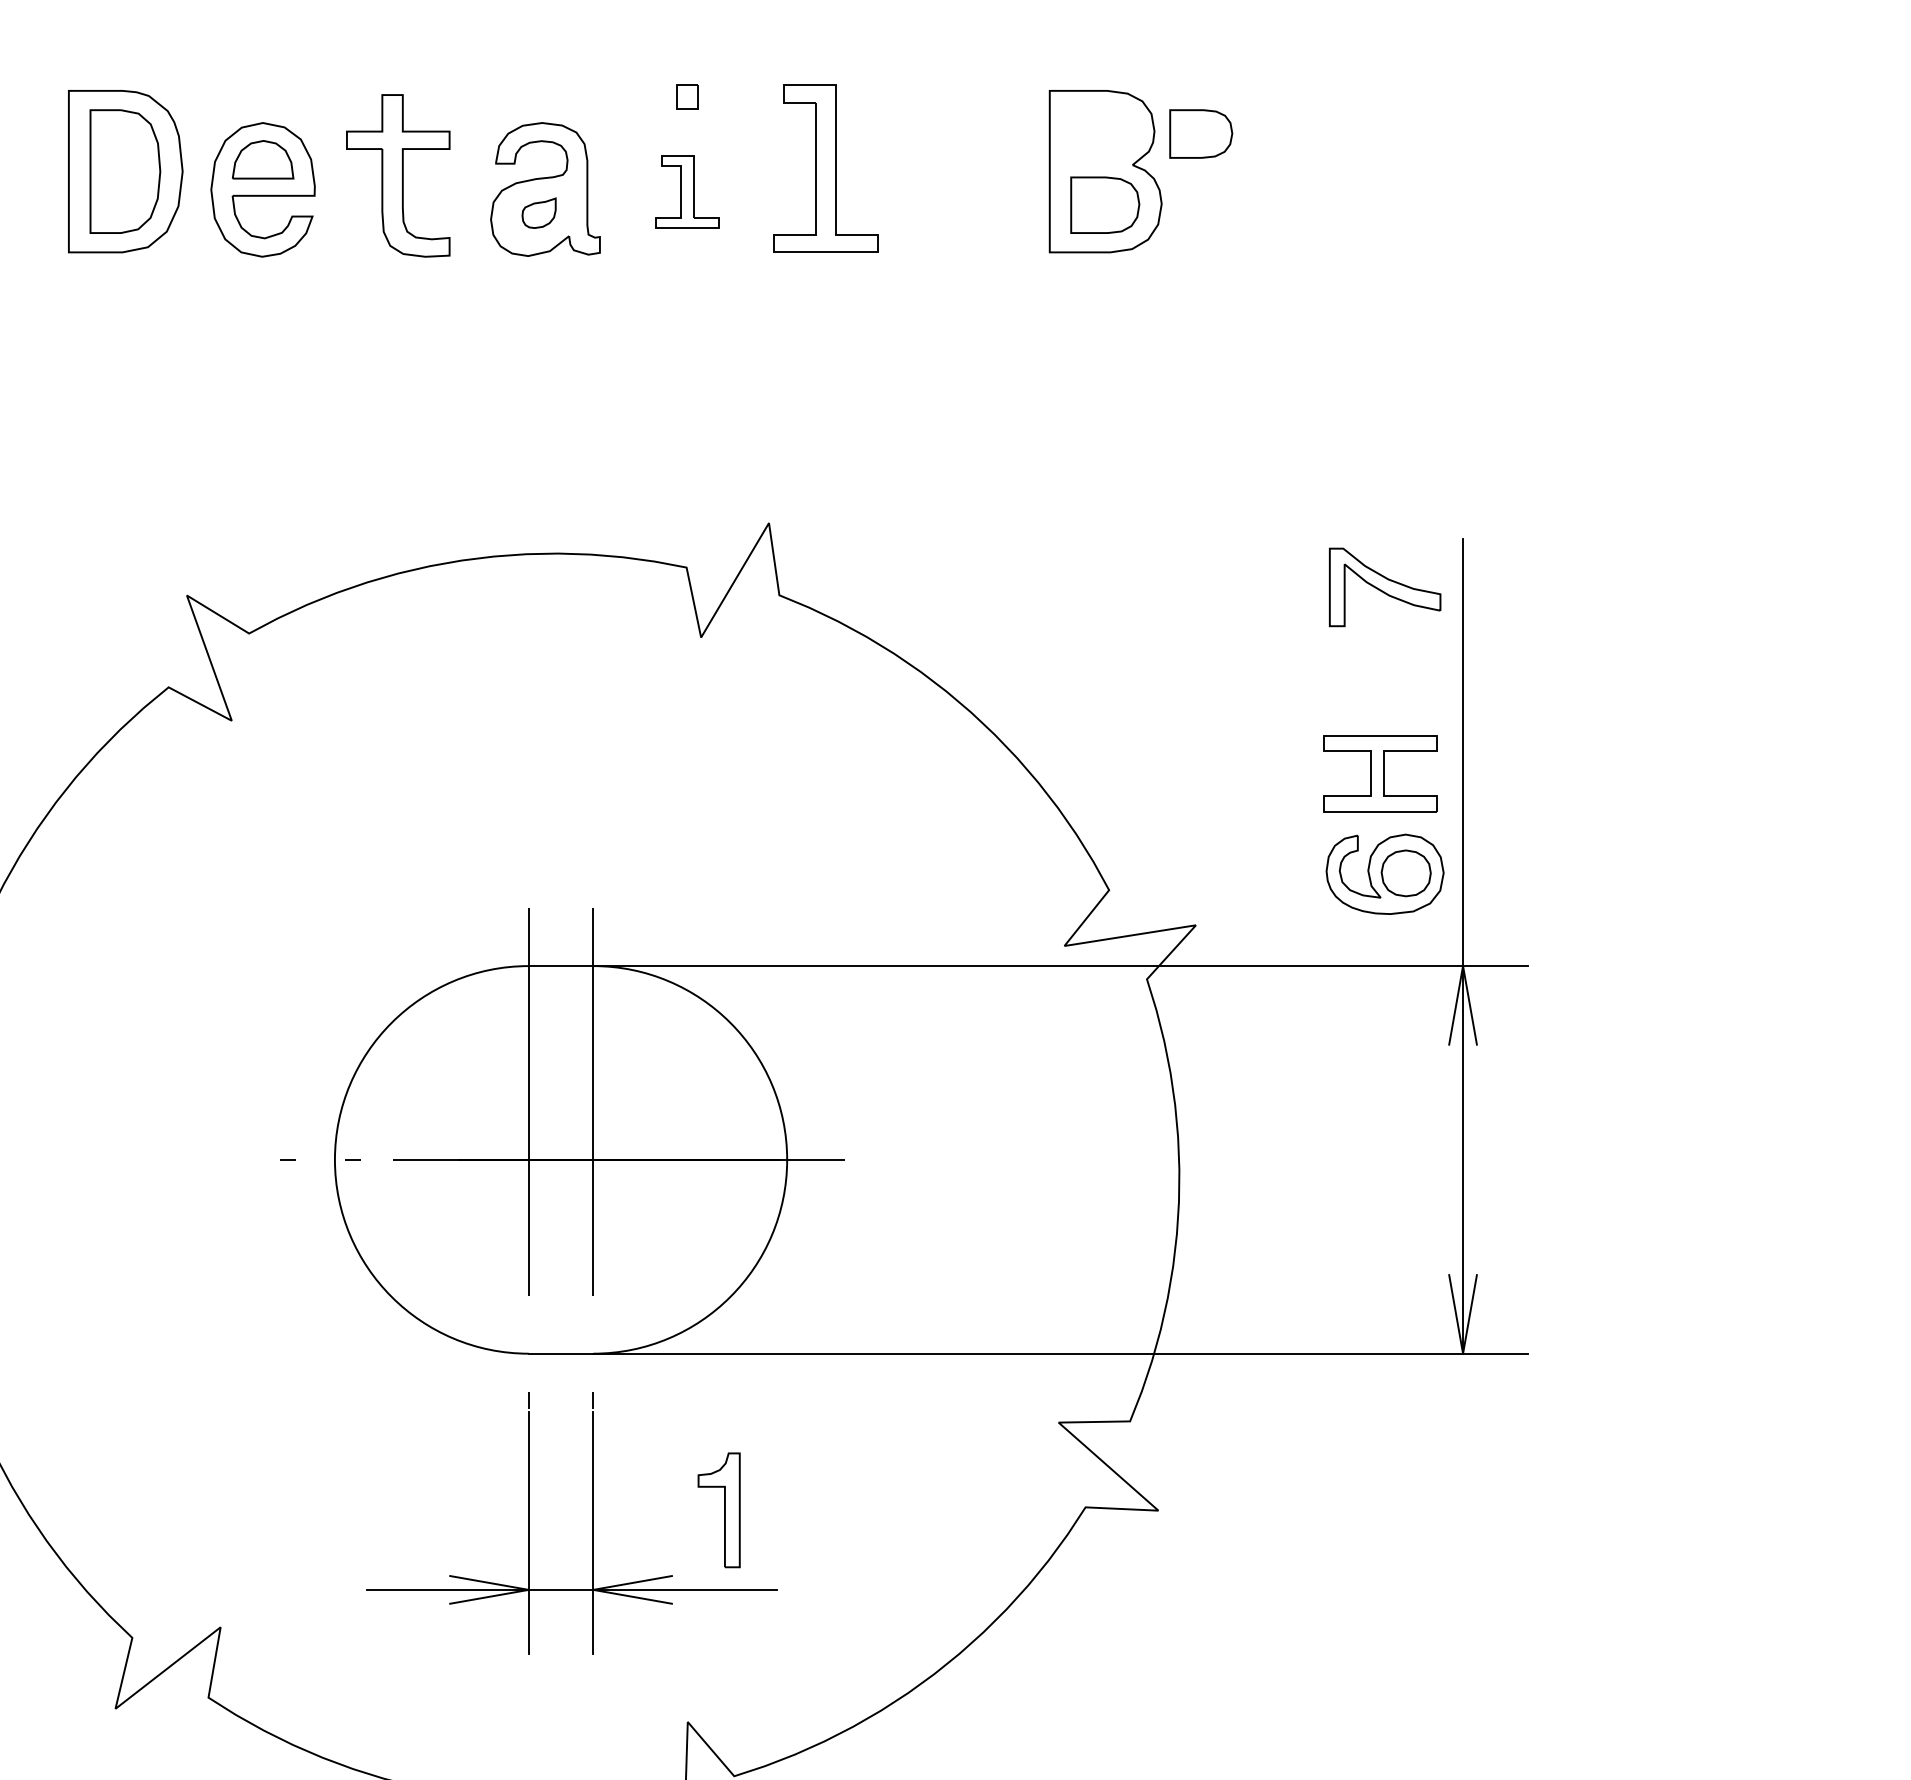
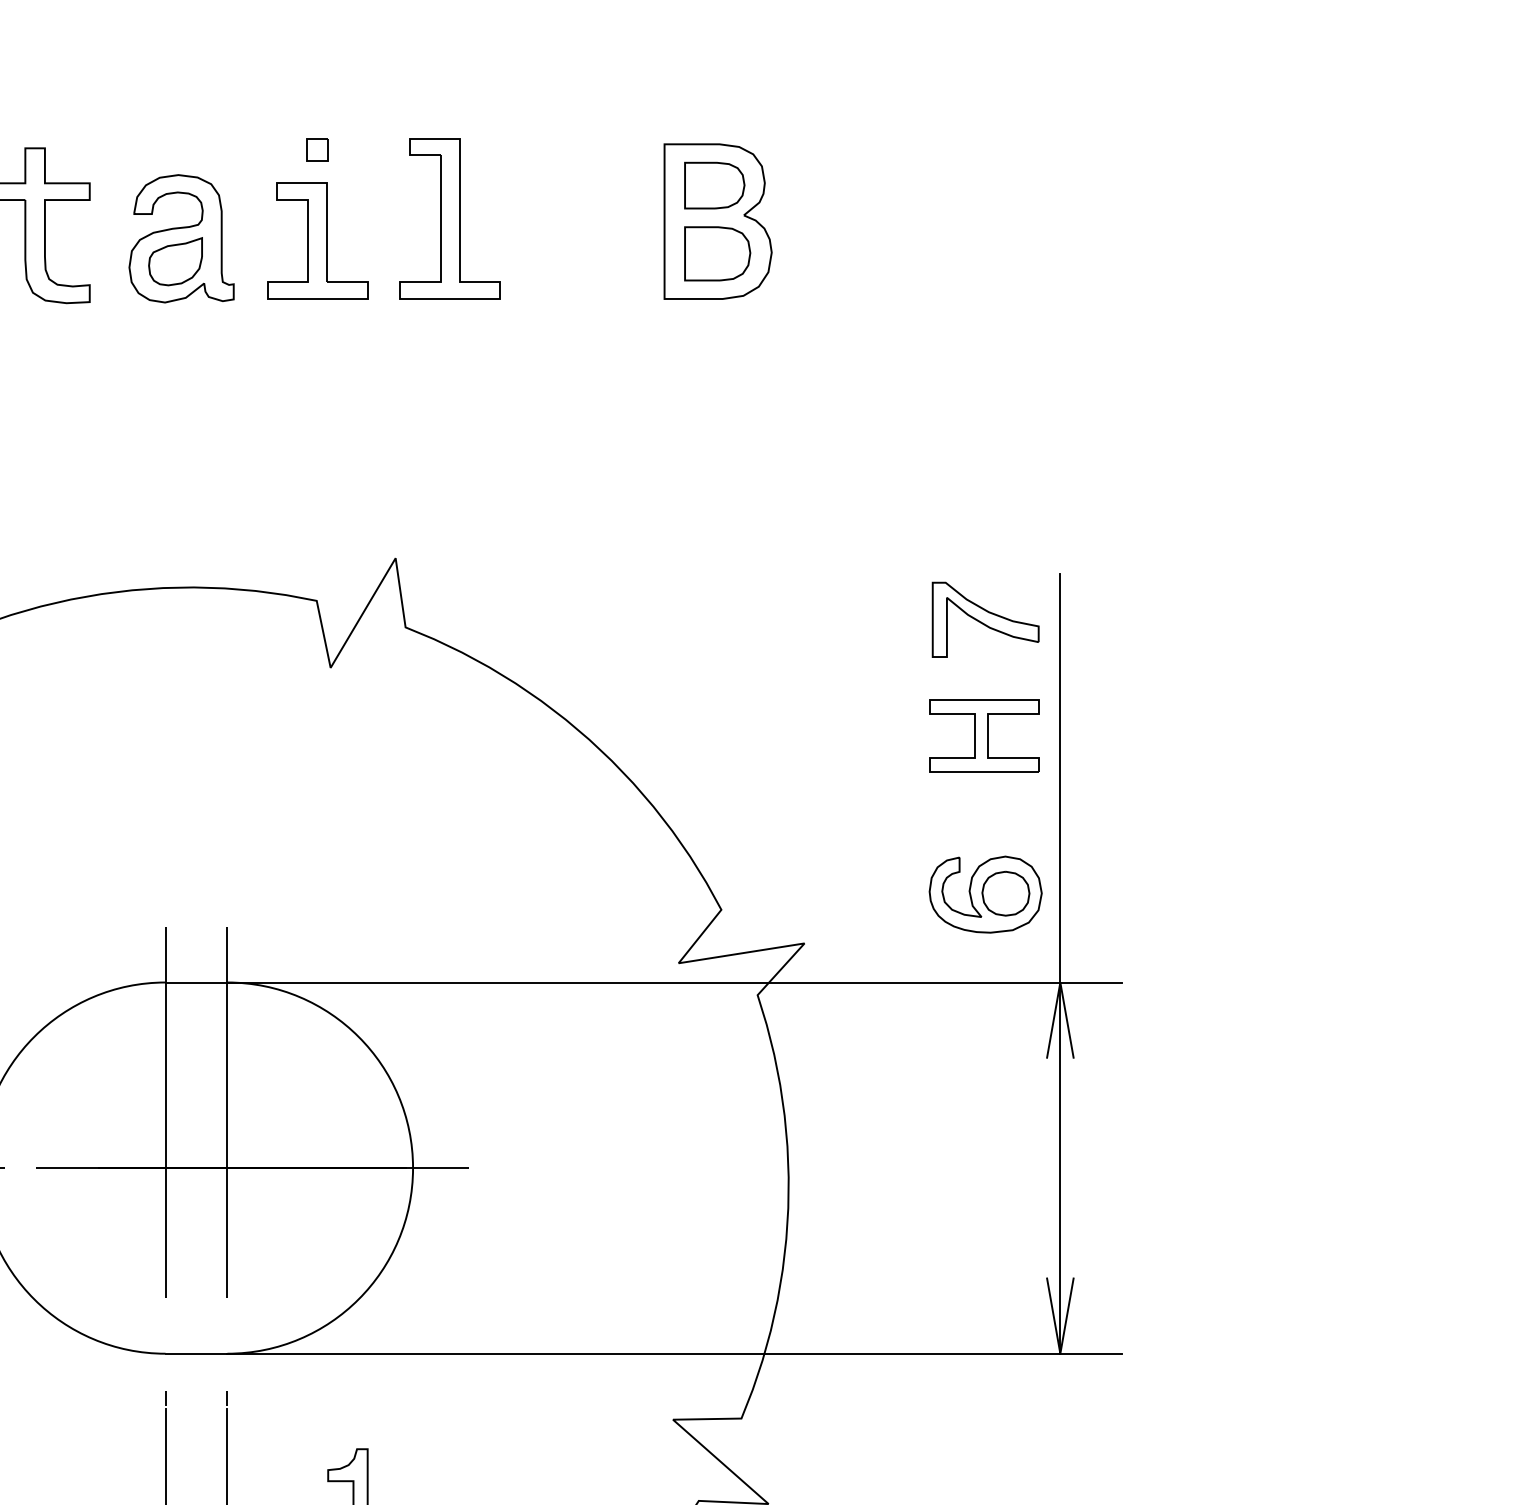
part: (1201, 133) -> (715, 185), moved
part: (687, 191) -> (317, 240), size x1.67
part: (538, 212) -> (174, 260), size x1.67
part: (1380, 773) -> (984, 735), moved

